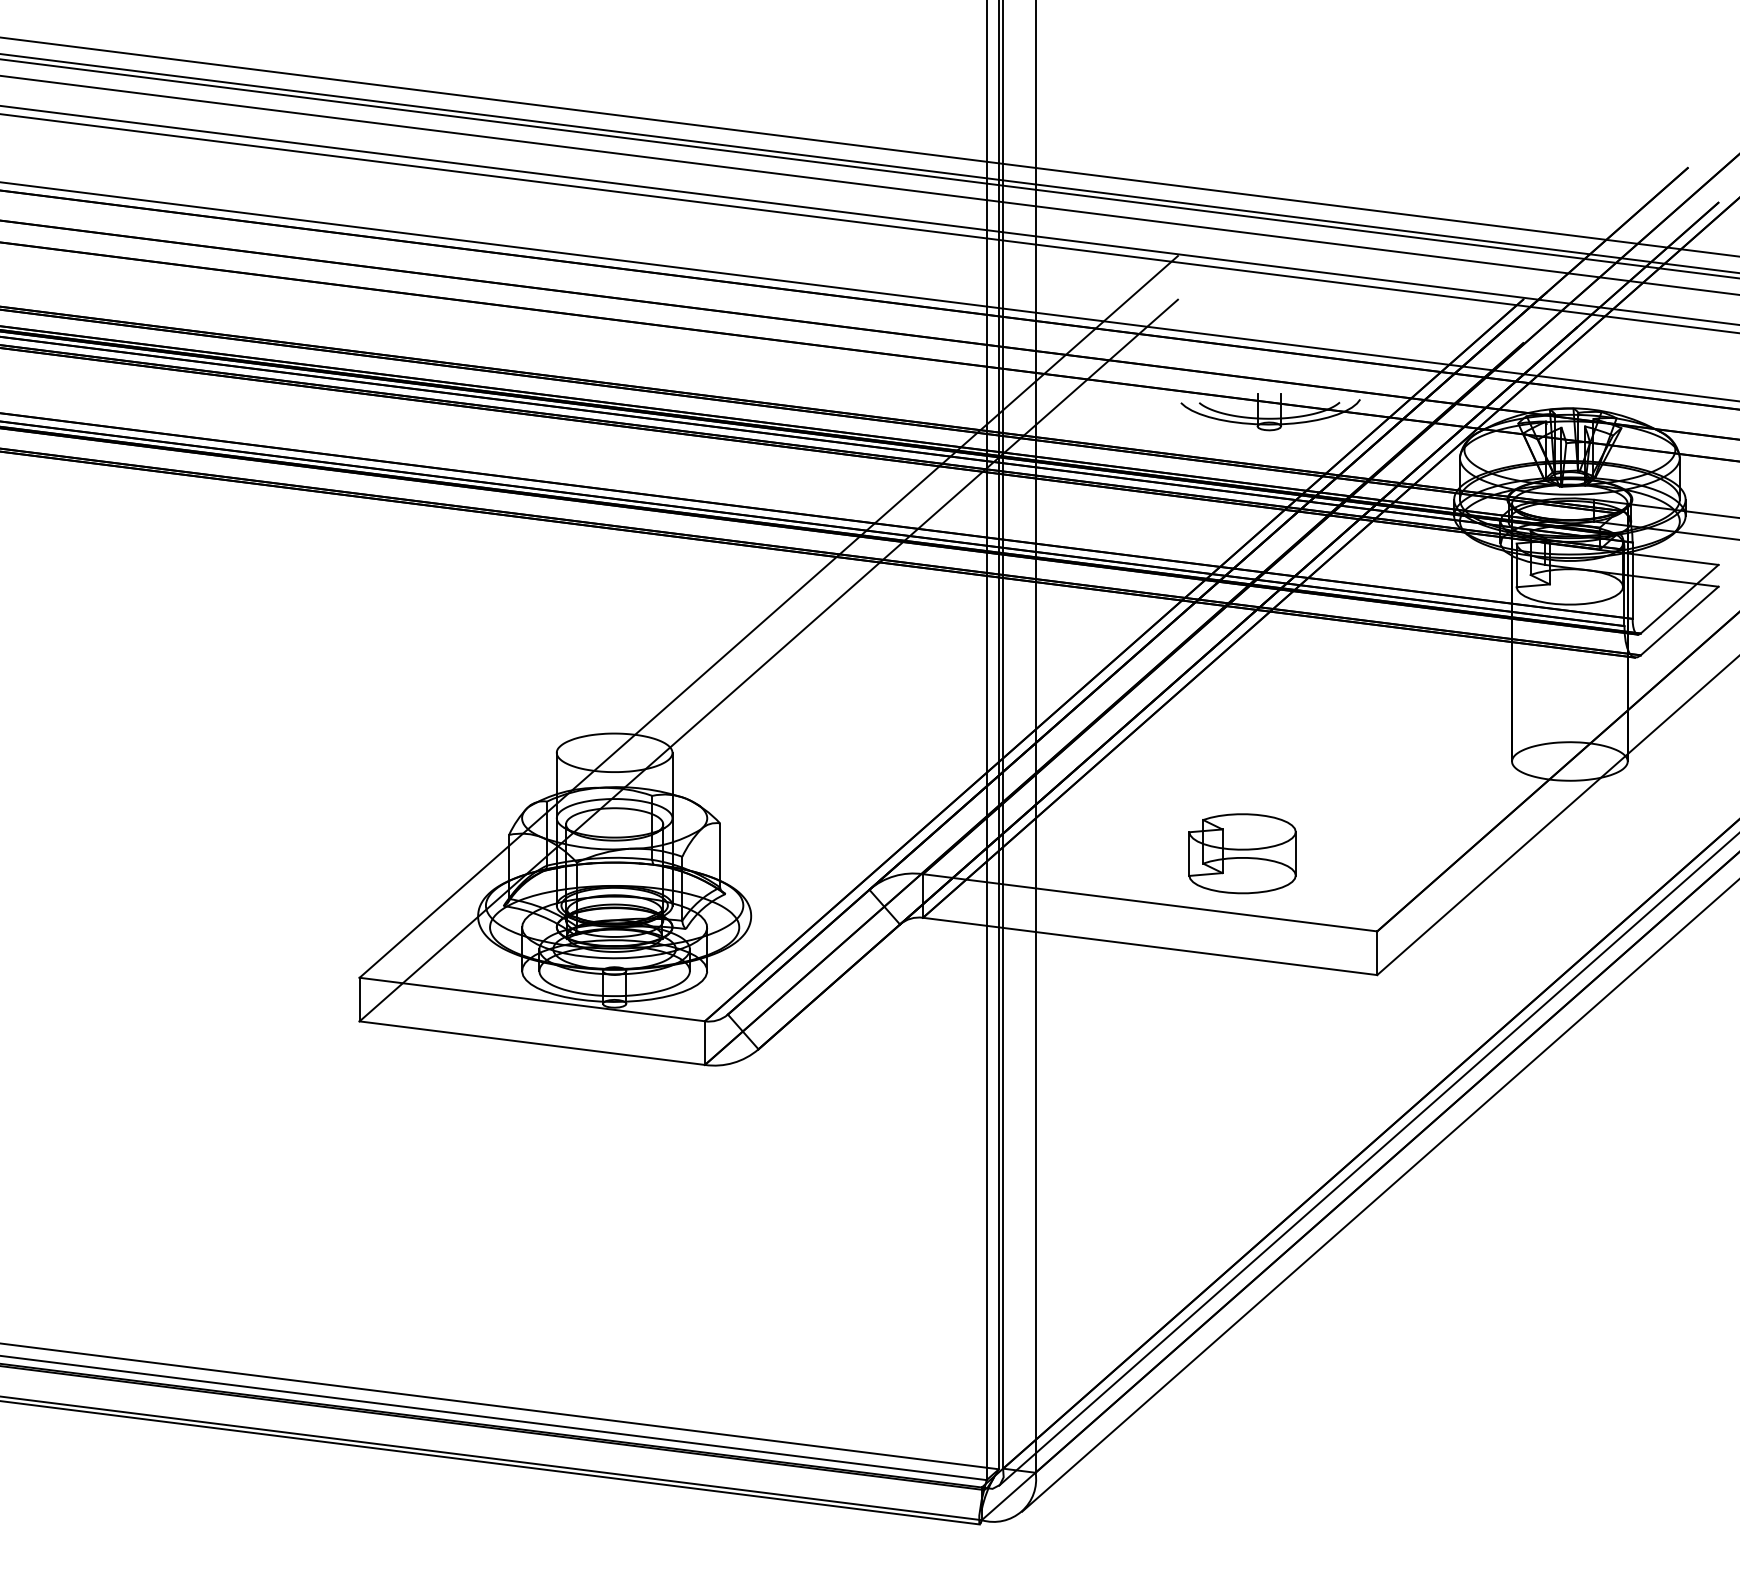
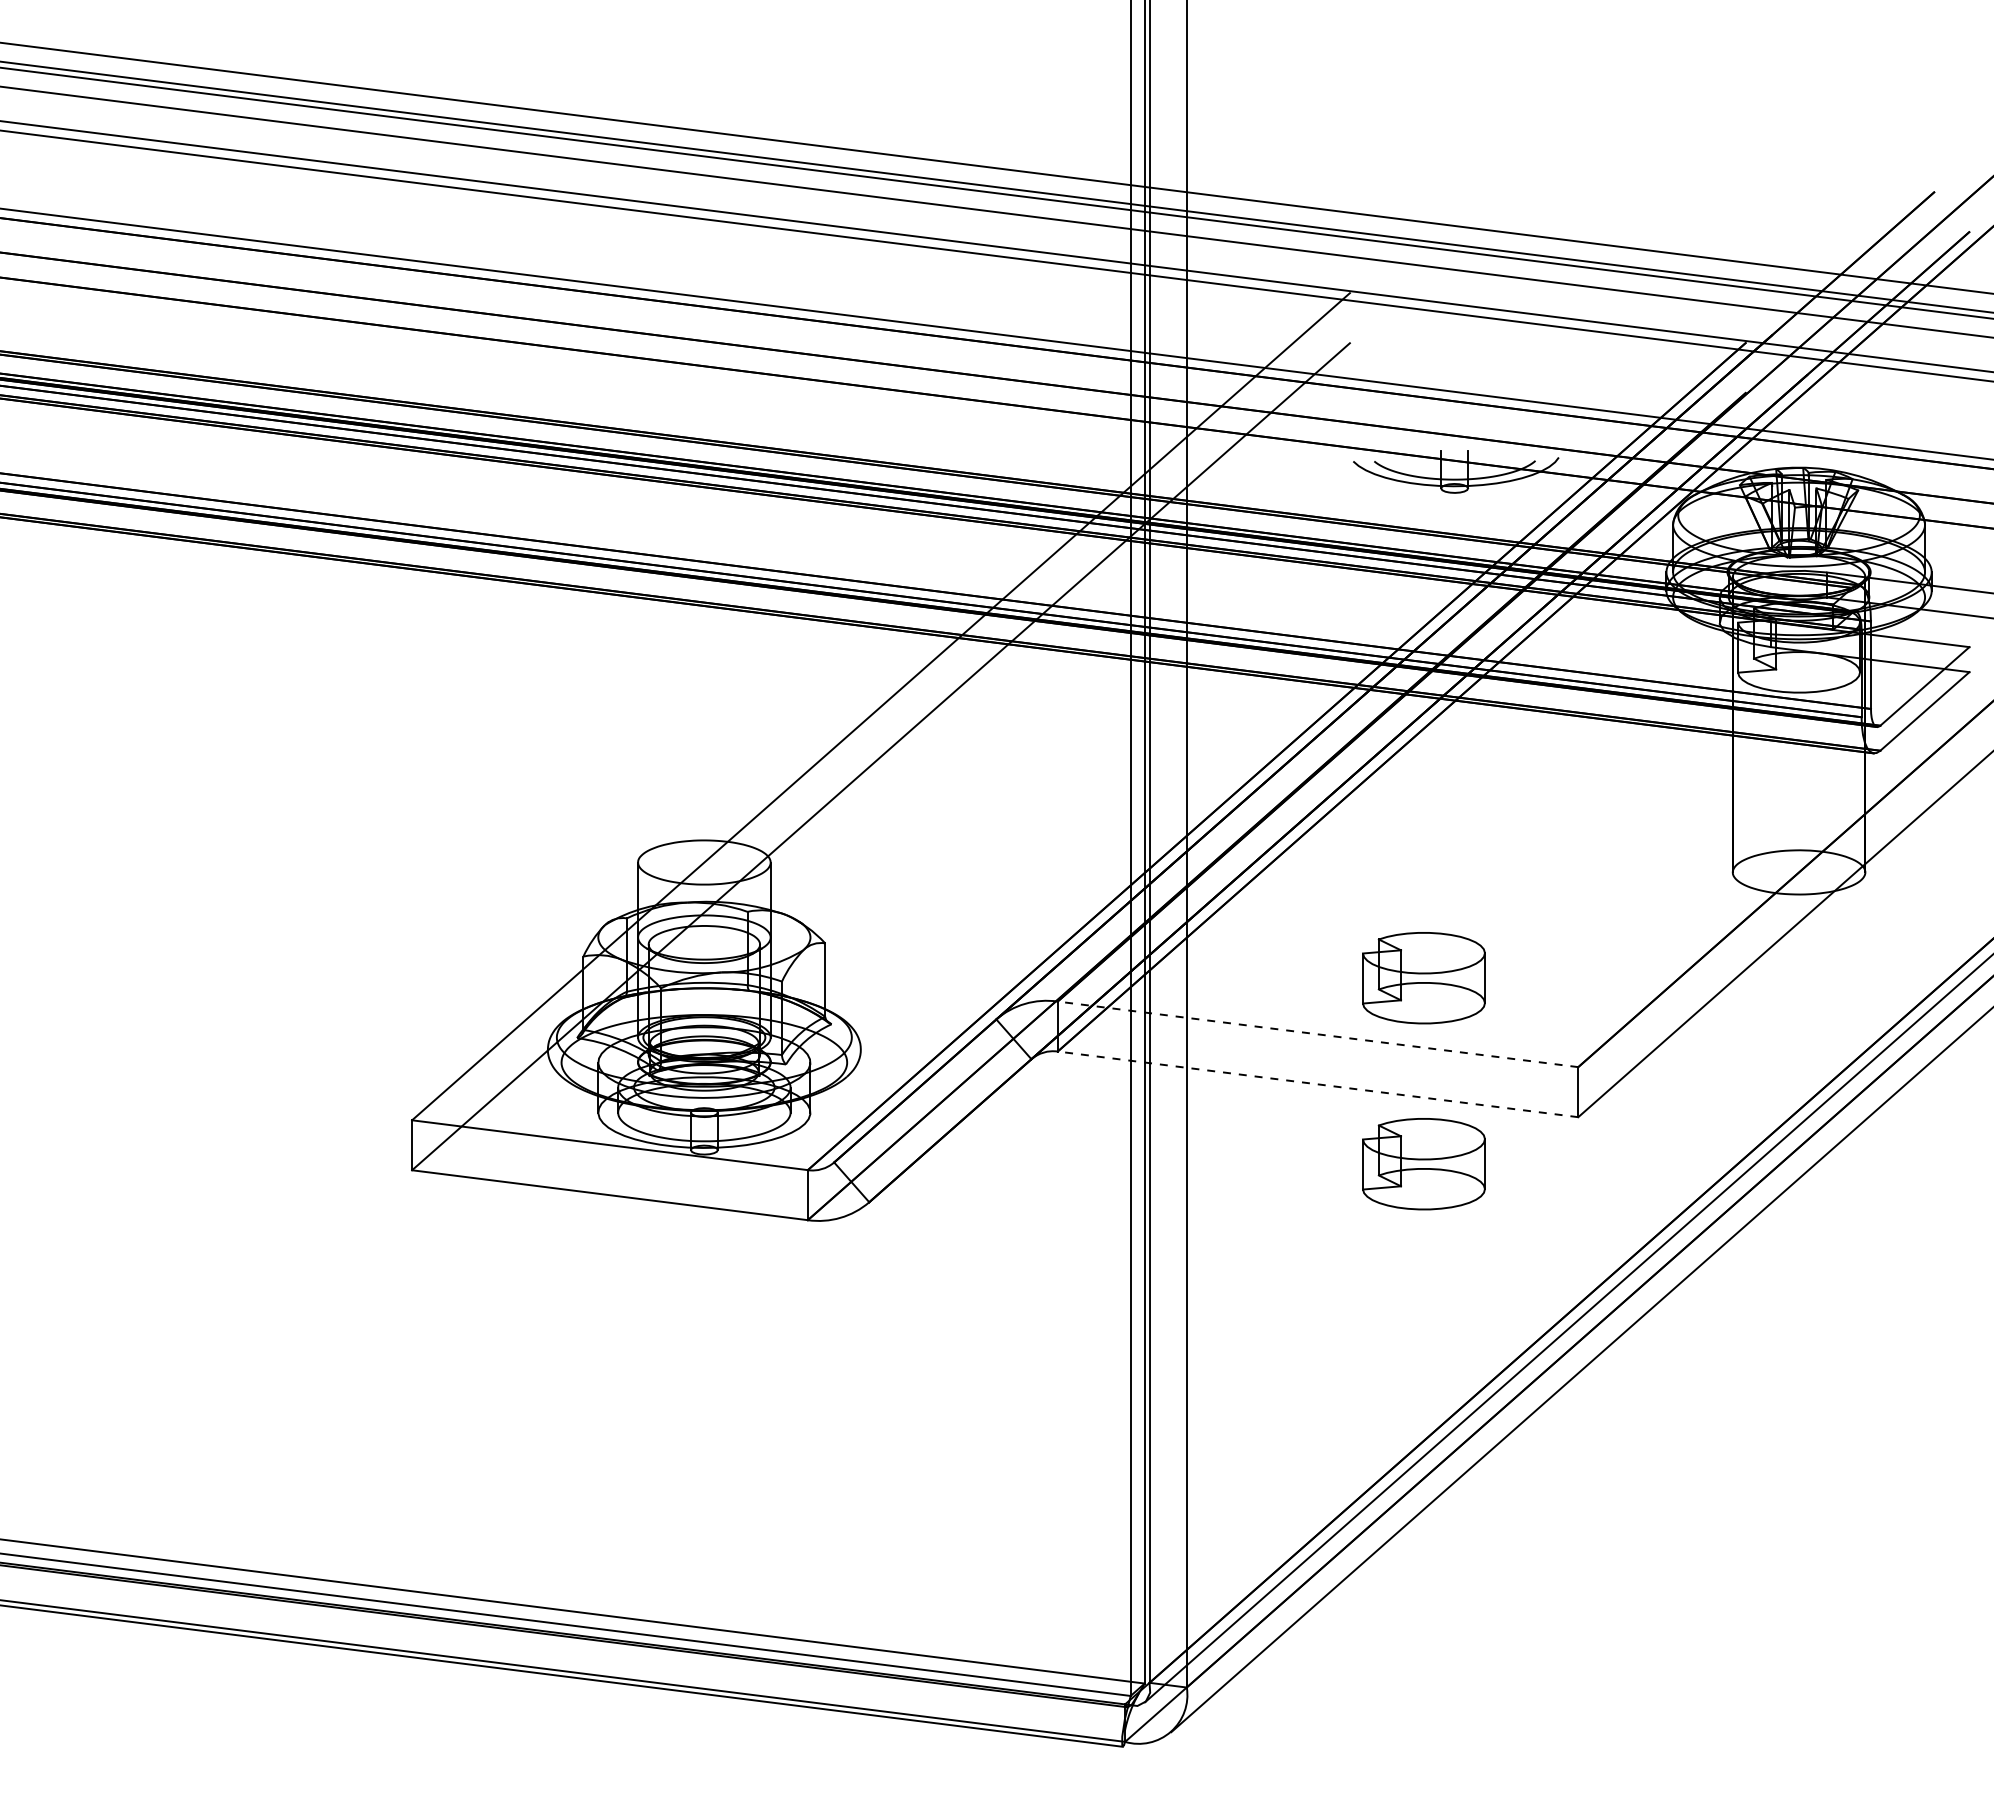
line: (1149, 902) -> (1317, 1034), solid -> dashed
line: (1149, 946) -> (1317, 1084), solid -> dashed
part: (1242, 1016) -> (1423, 1164), added

